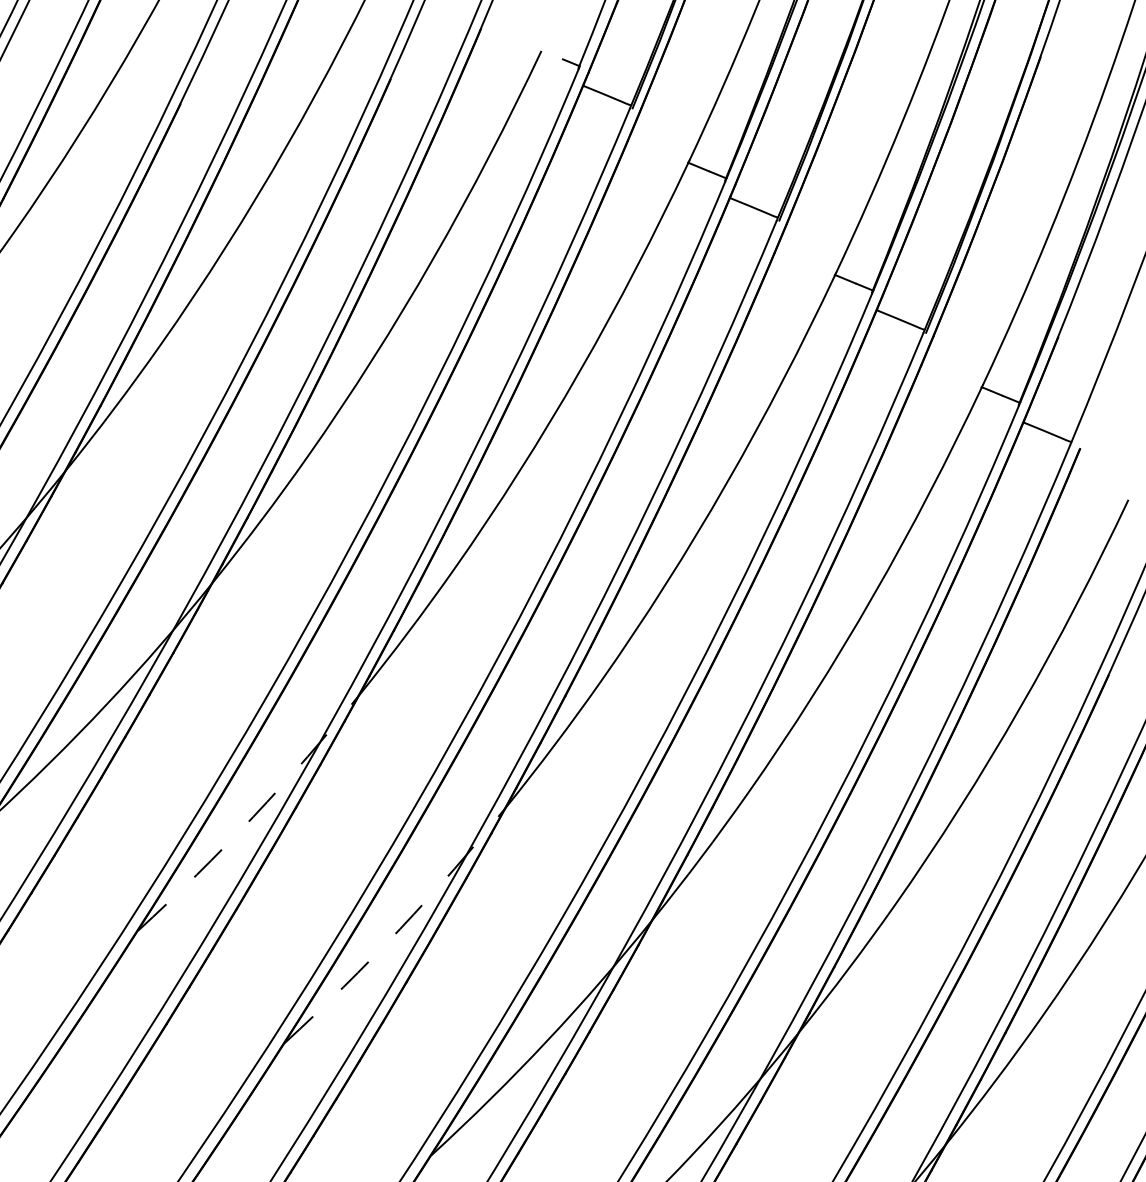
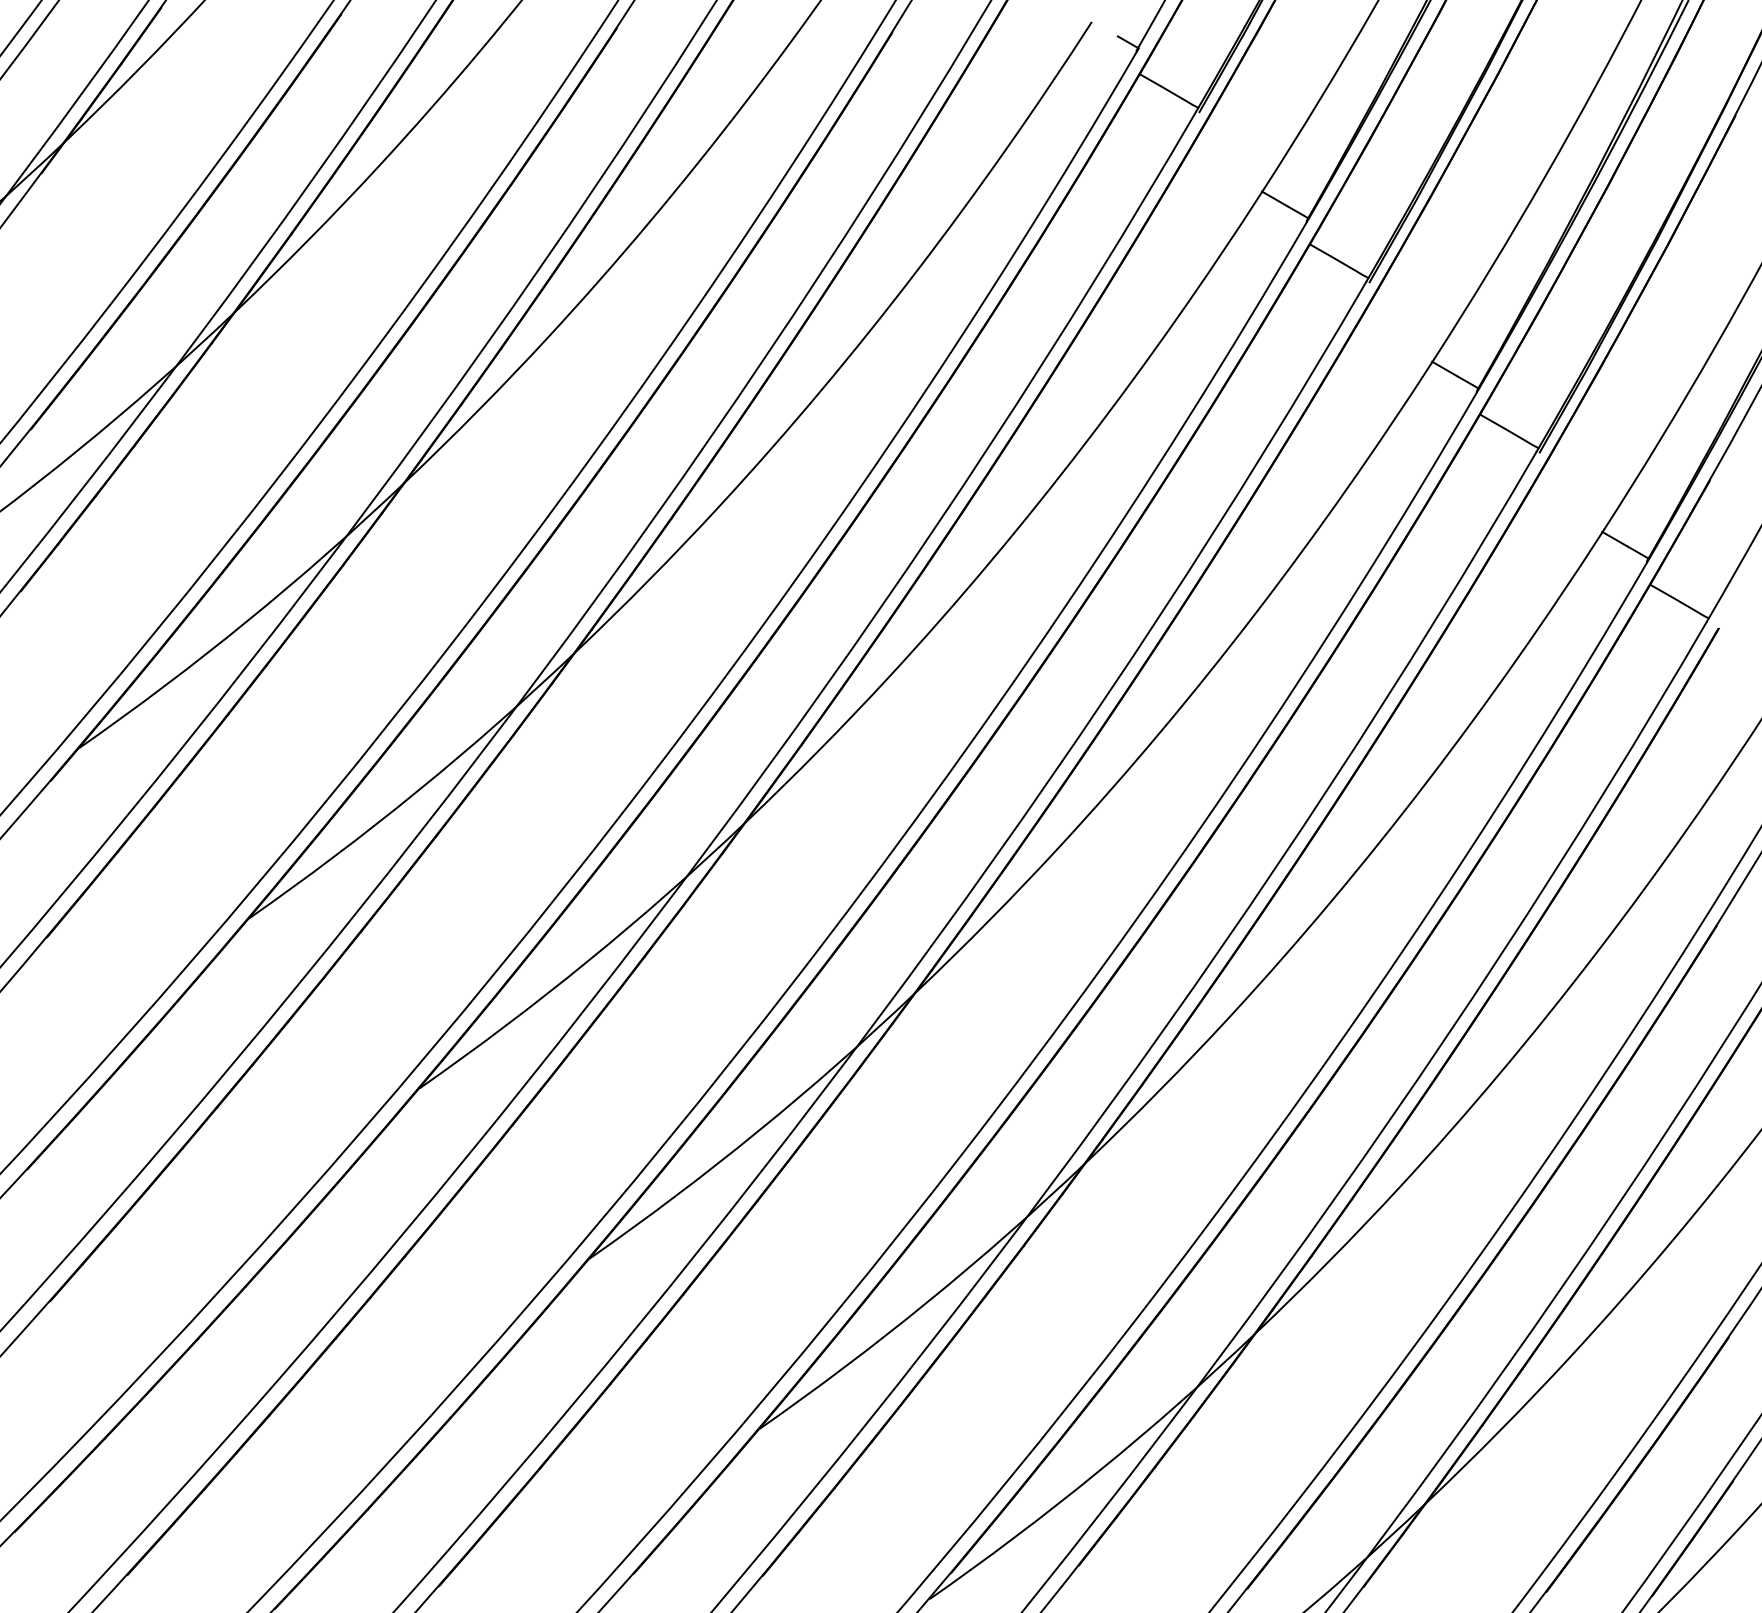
arc: (253, 817) -> (587, 961), dashed -> solid
arc: (400, 929) -> (758, 1131), dashed -> solid

